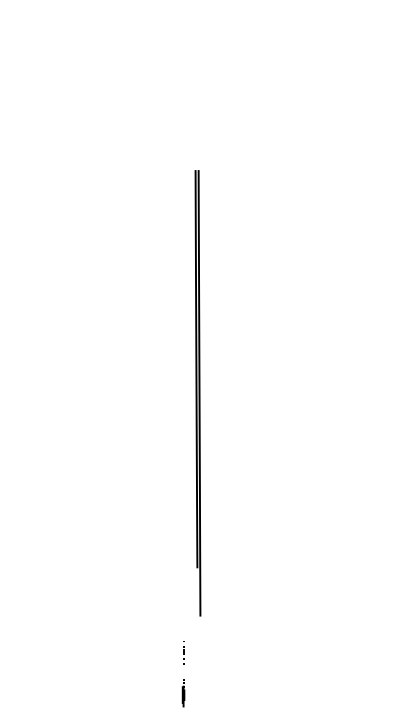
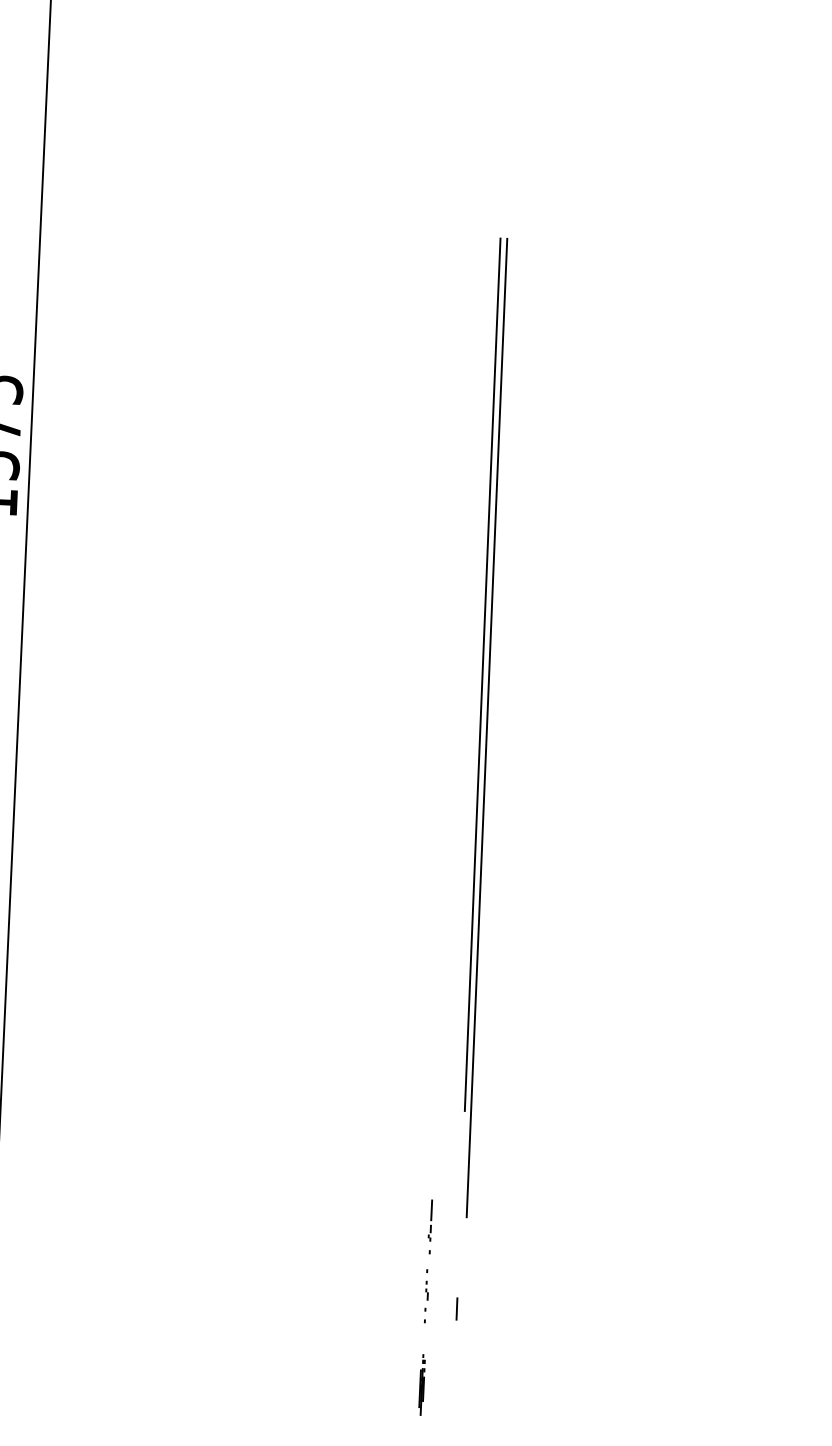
line: (183, 621) -> (429, 1227), added
line: (197, 657) -> (456, 1307), added

